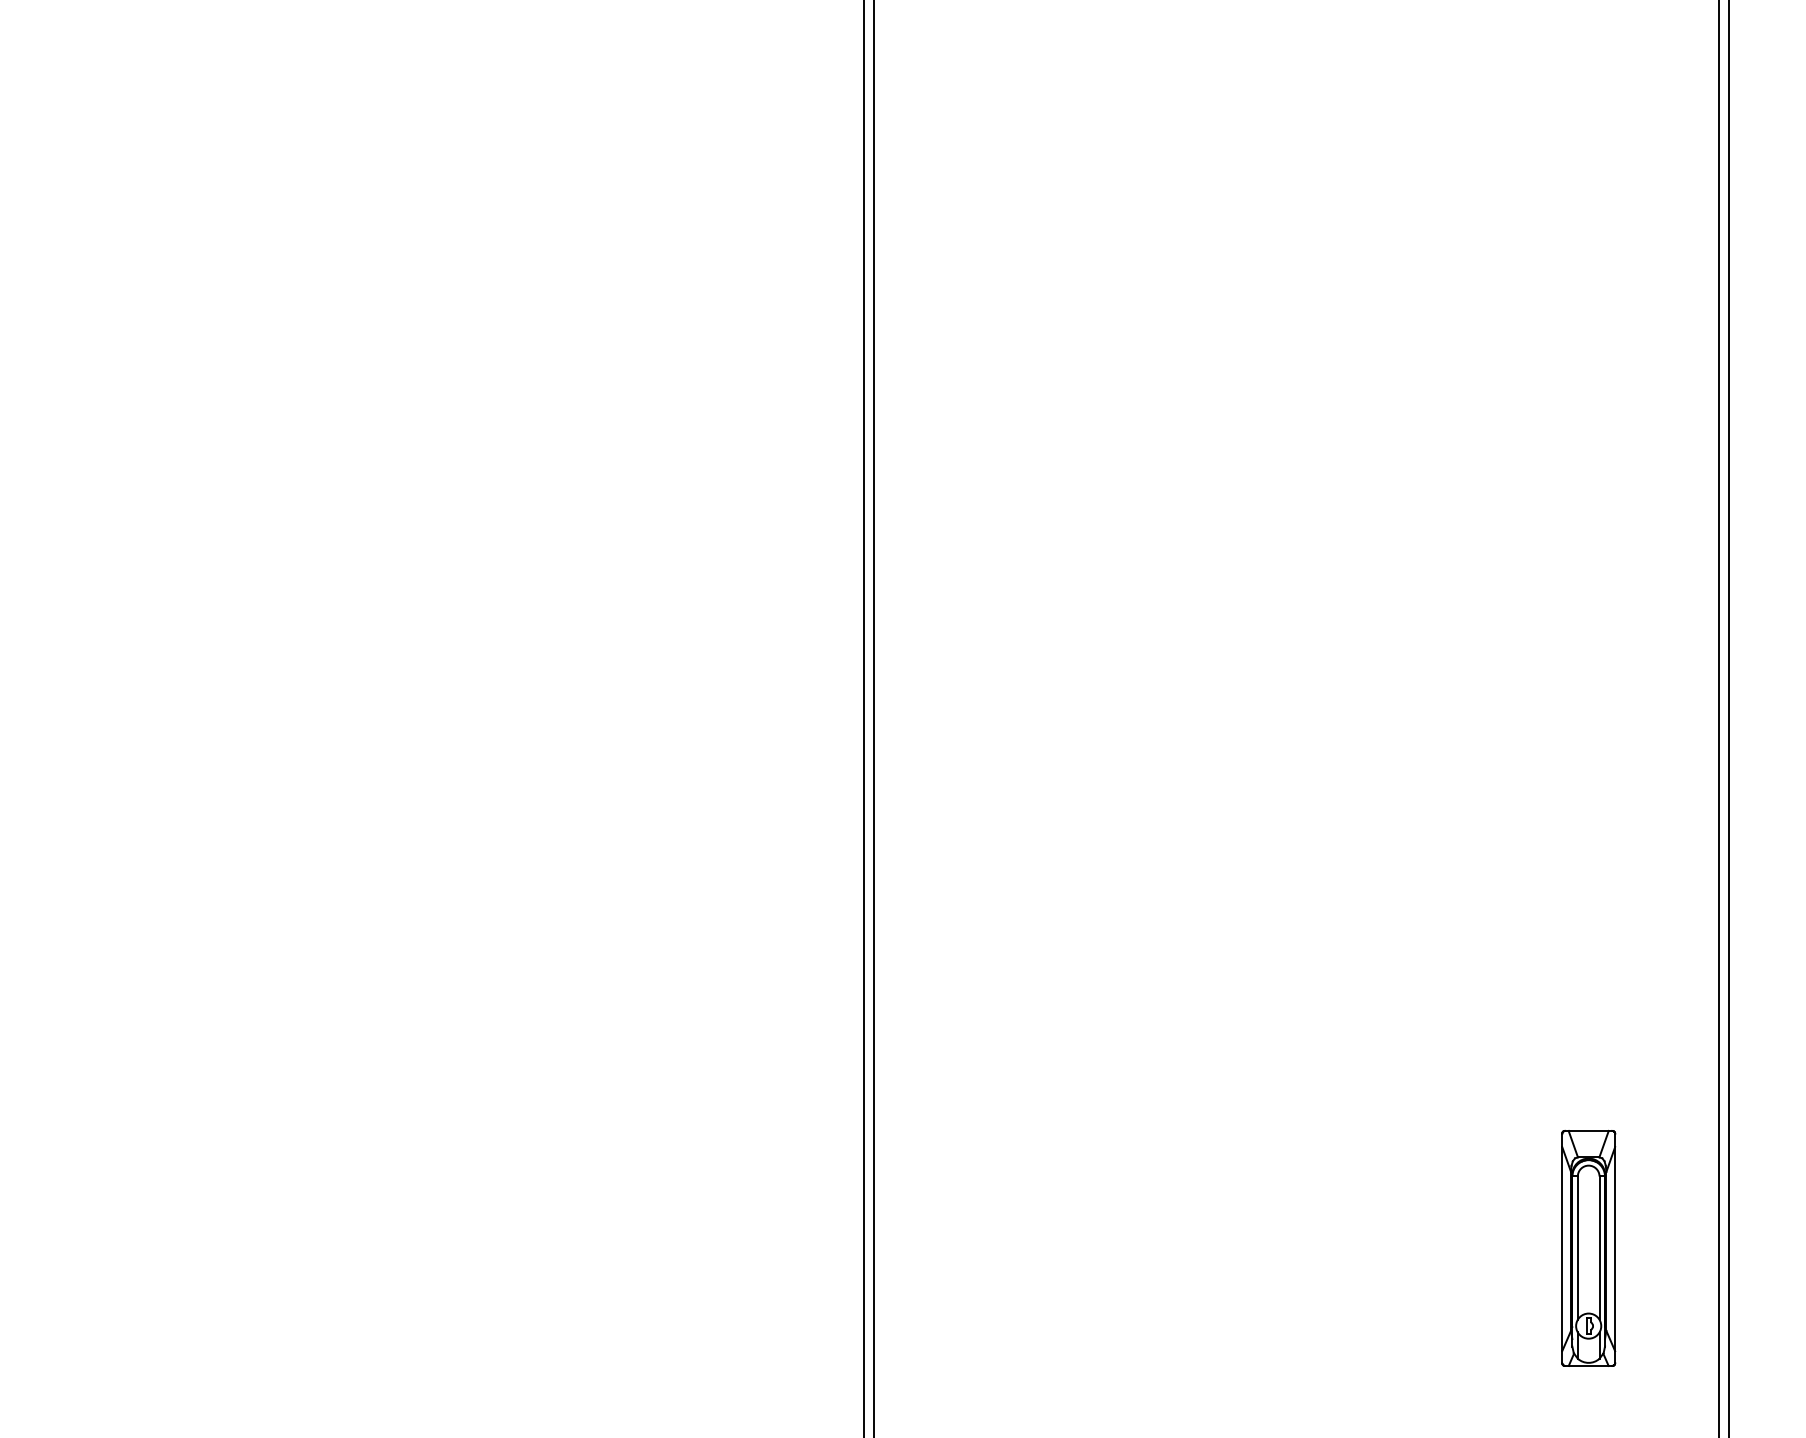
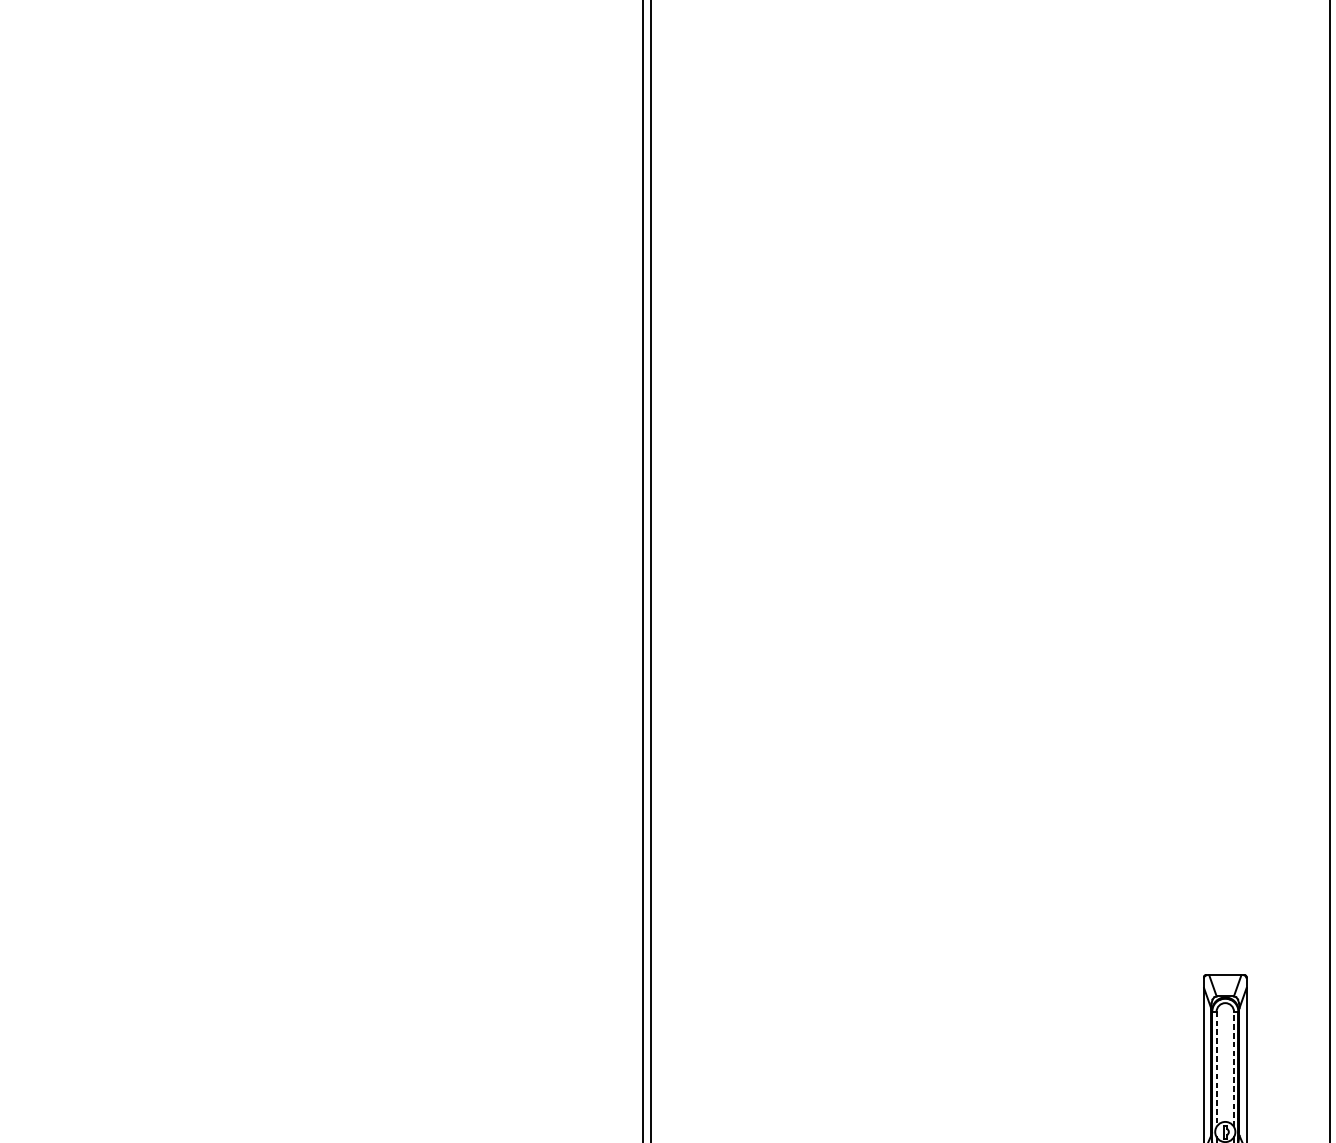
line: (1577, 1248) -> (1216, 1069), solid -> dashed
line: (1599, 1248) -> (1233, 1069), solid -> dashed

